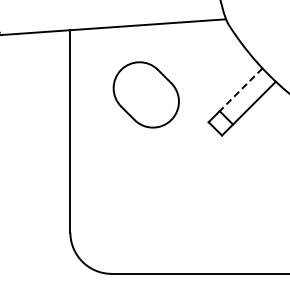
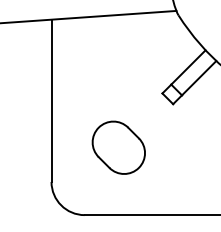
line: (240, 90) -> (187, 68), dashed -> solid
part: (145, 94) -> (118, 147), moved

